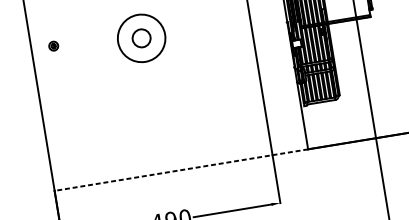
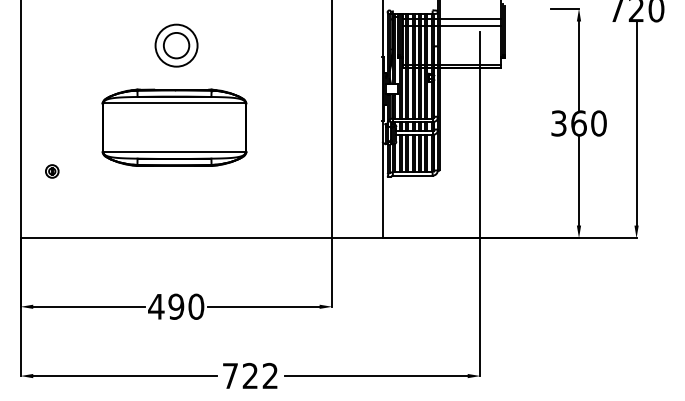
circle: (141, 38) -> (176, 45), size x0.62
part: (53, 46) -> (52, 171), moved
part: (149, 95) -> (174, 127), added
line: (181, 170) -> (201, 238), dashed -> solid

